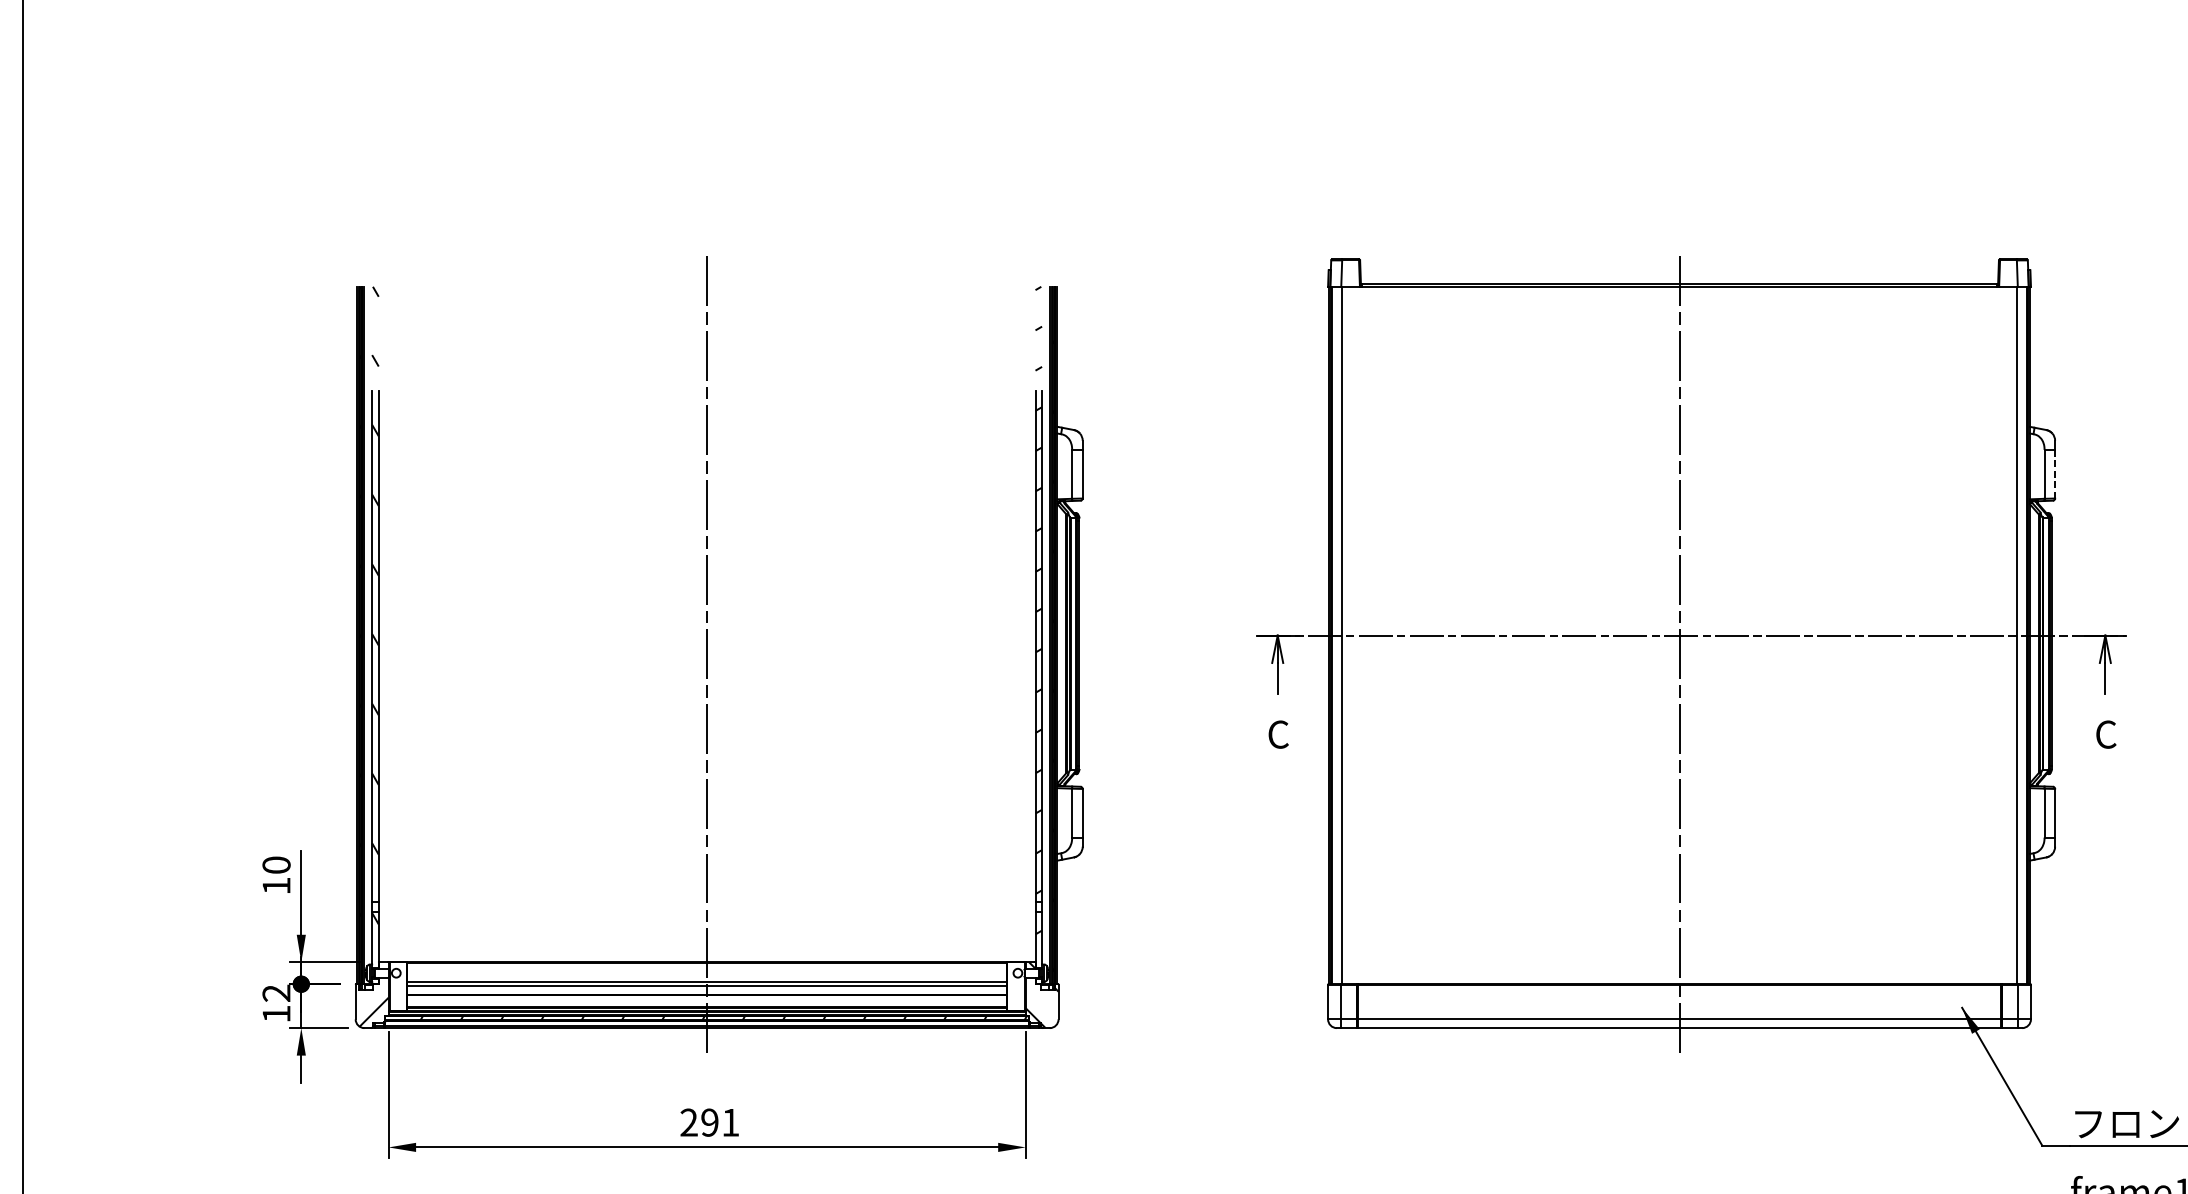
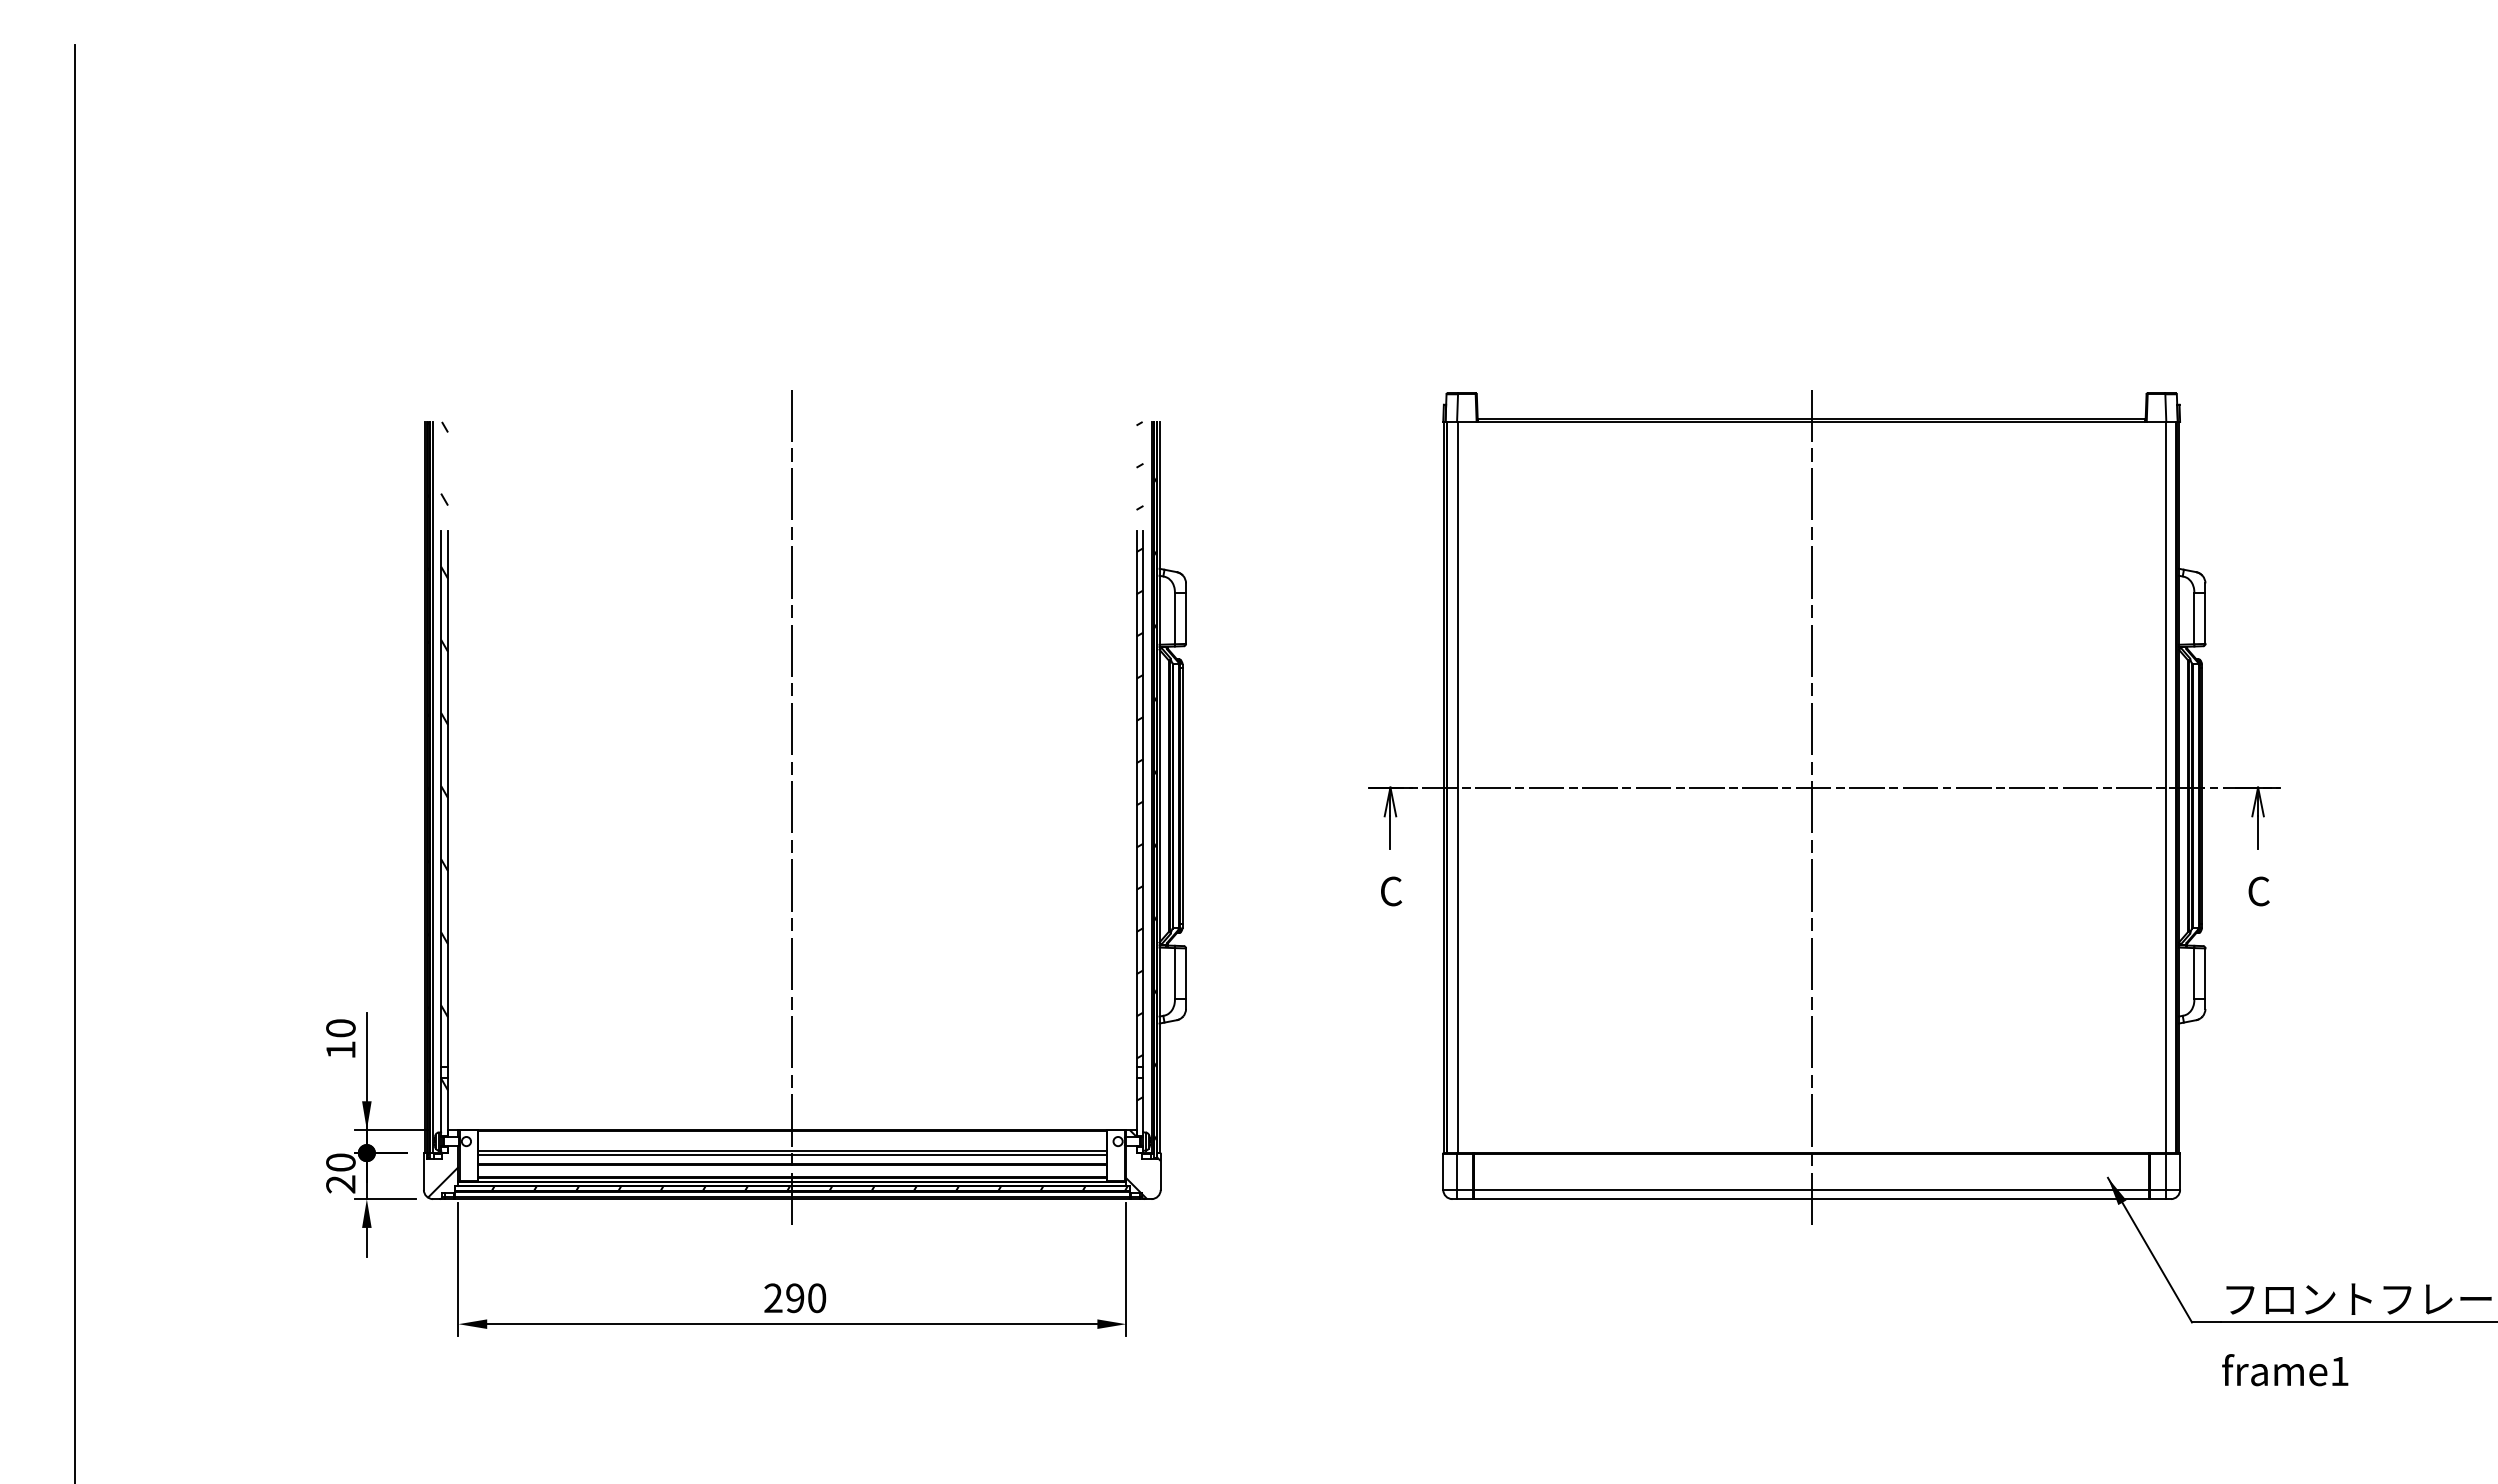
line: (2055, 473) -> (2205, 617), dashed -> solid
text: (276, 1003) -> (340, 1173), 12 -> 20
text: (731, 1122) -> (817, 1298), 291 -> 290

